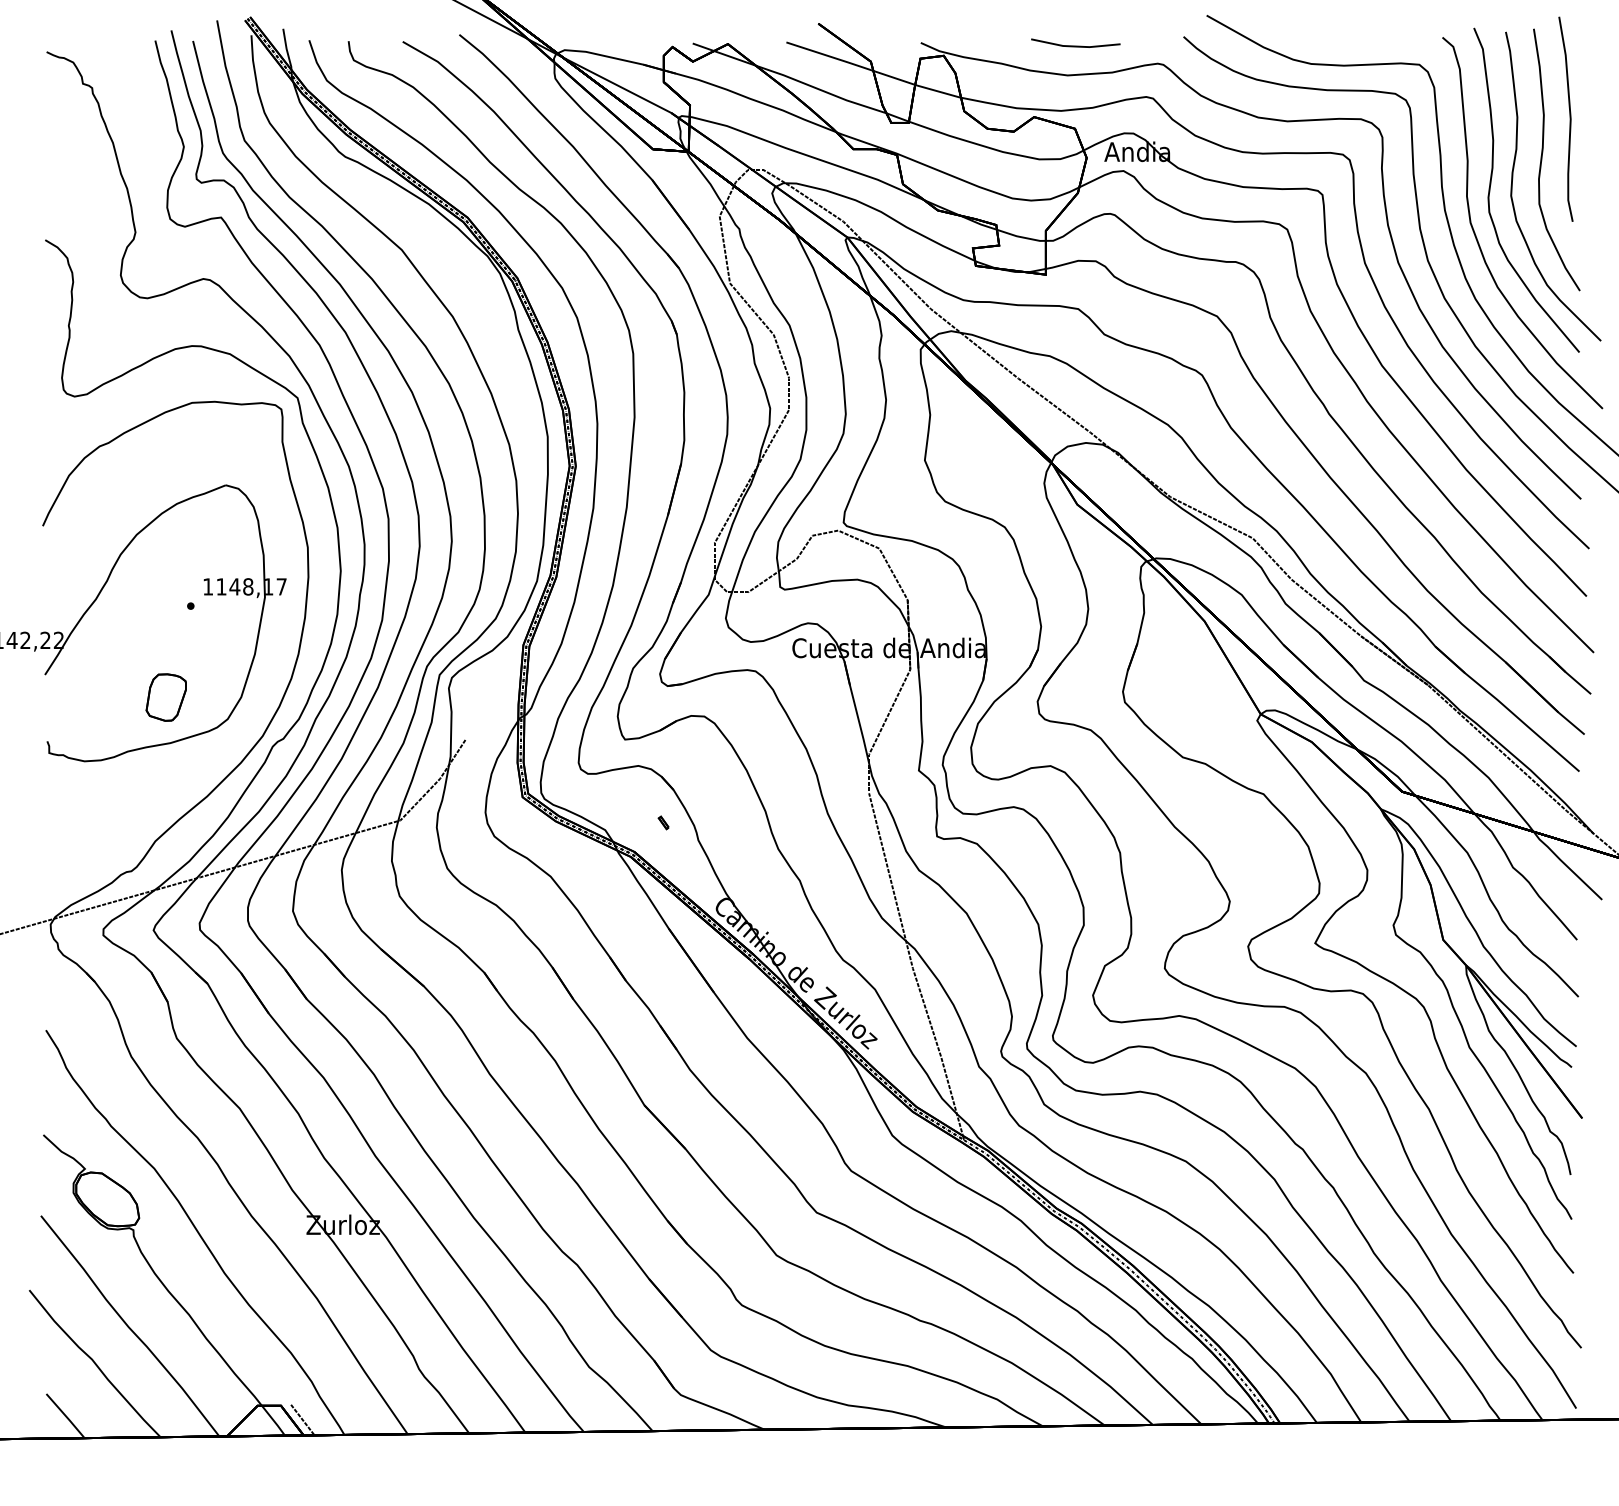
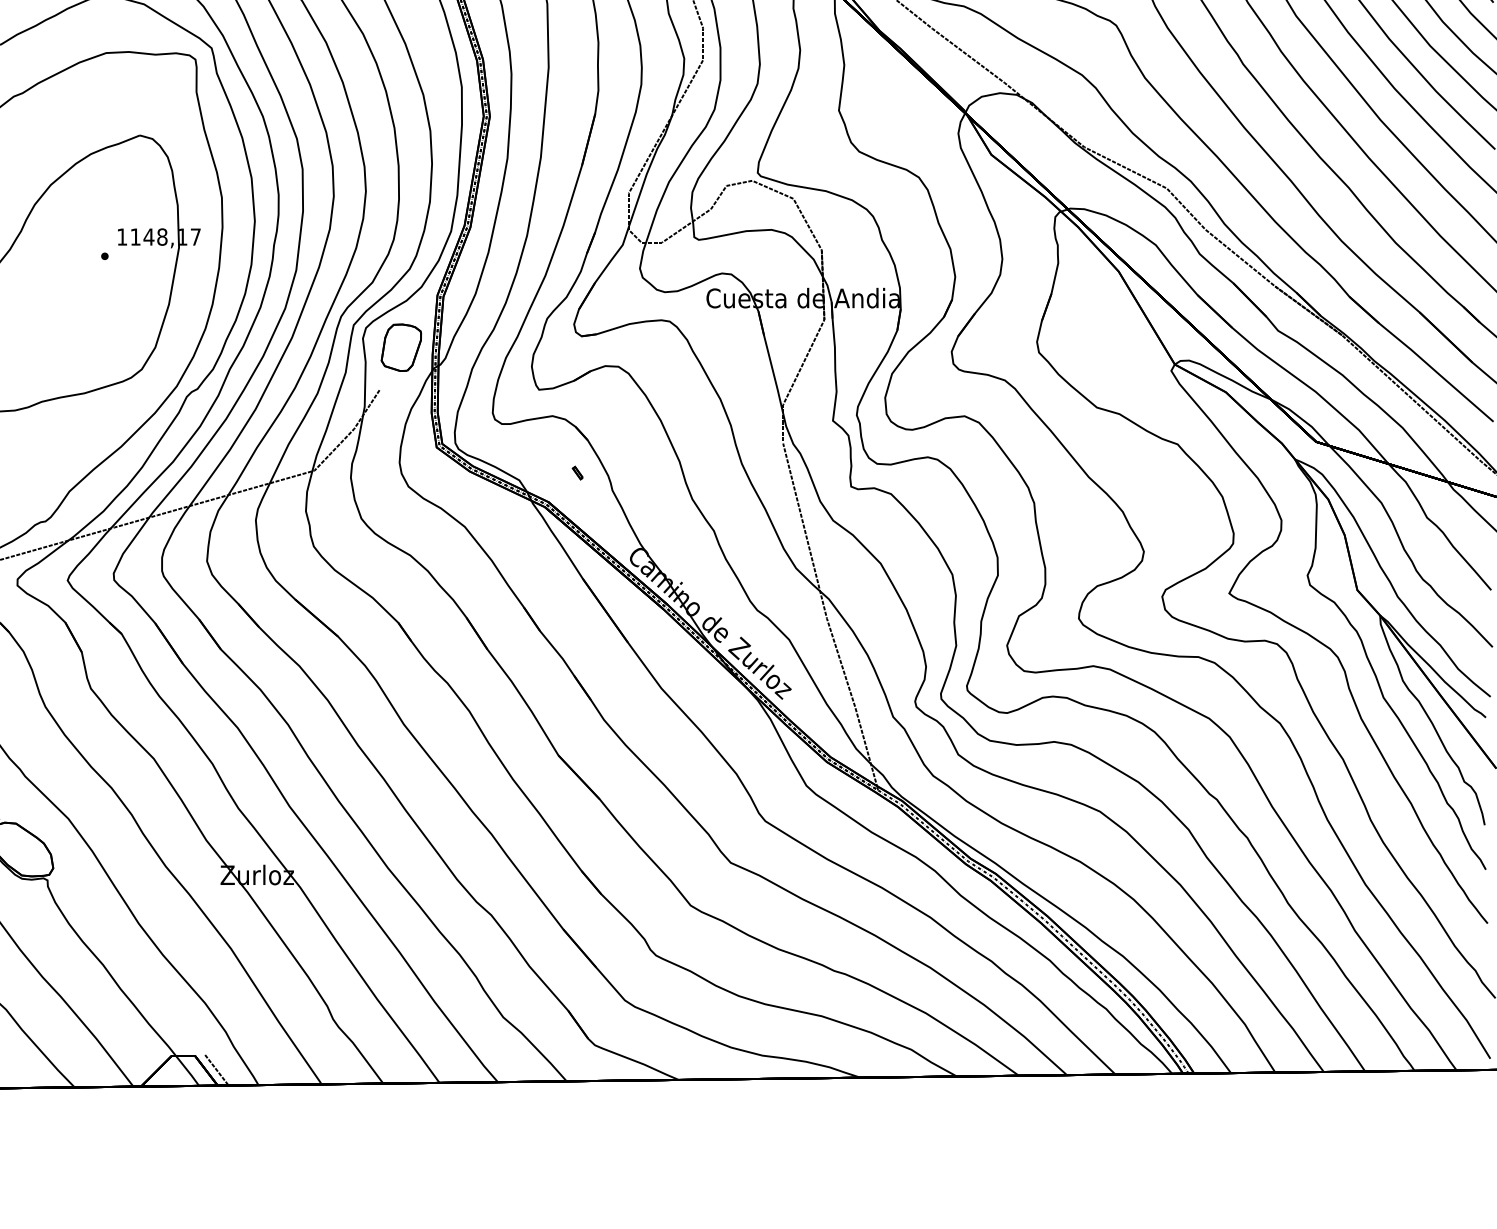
part: (165, 697) -> (400, 347), moved

